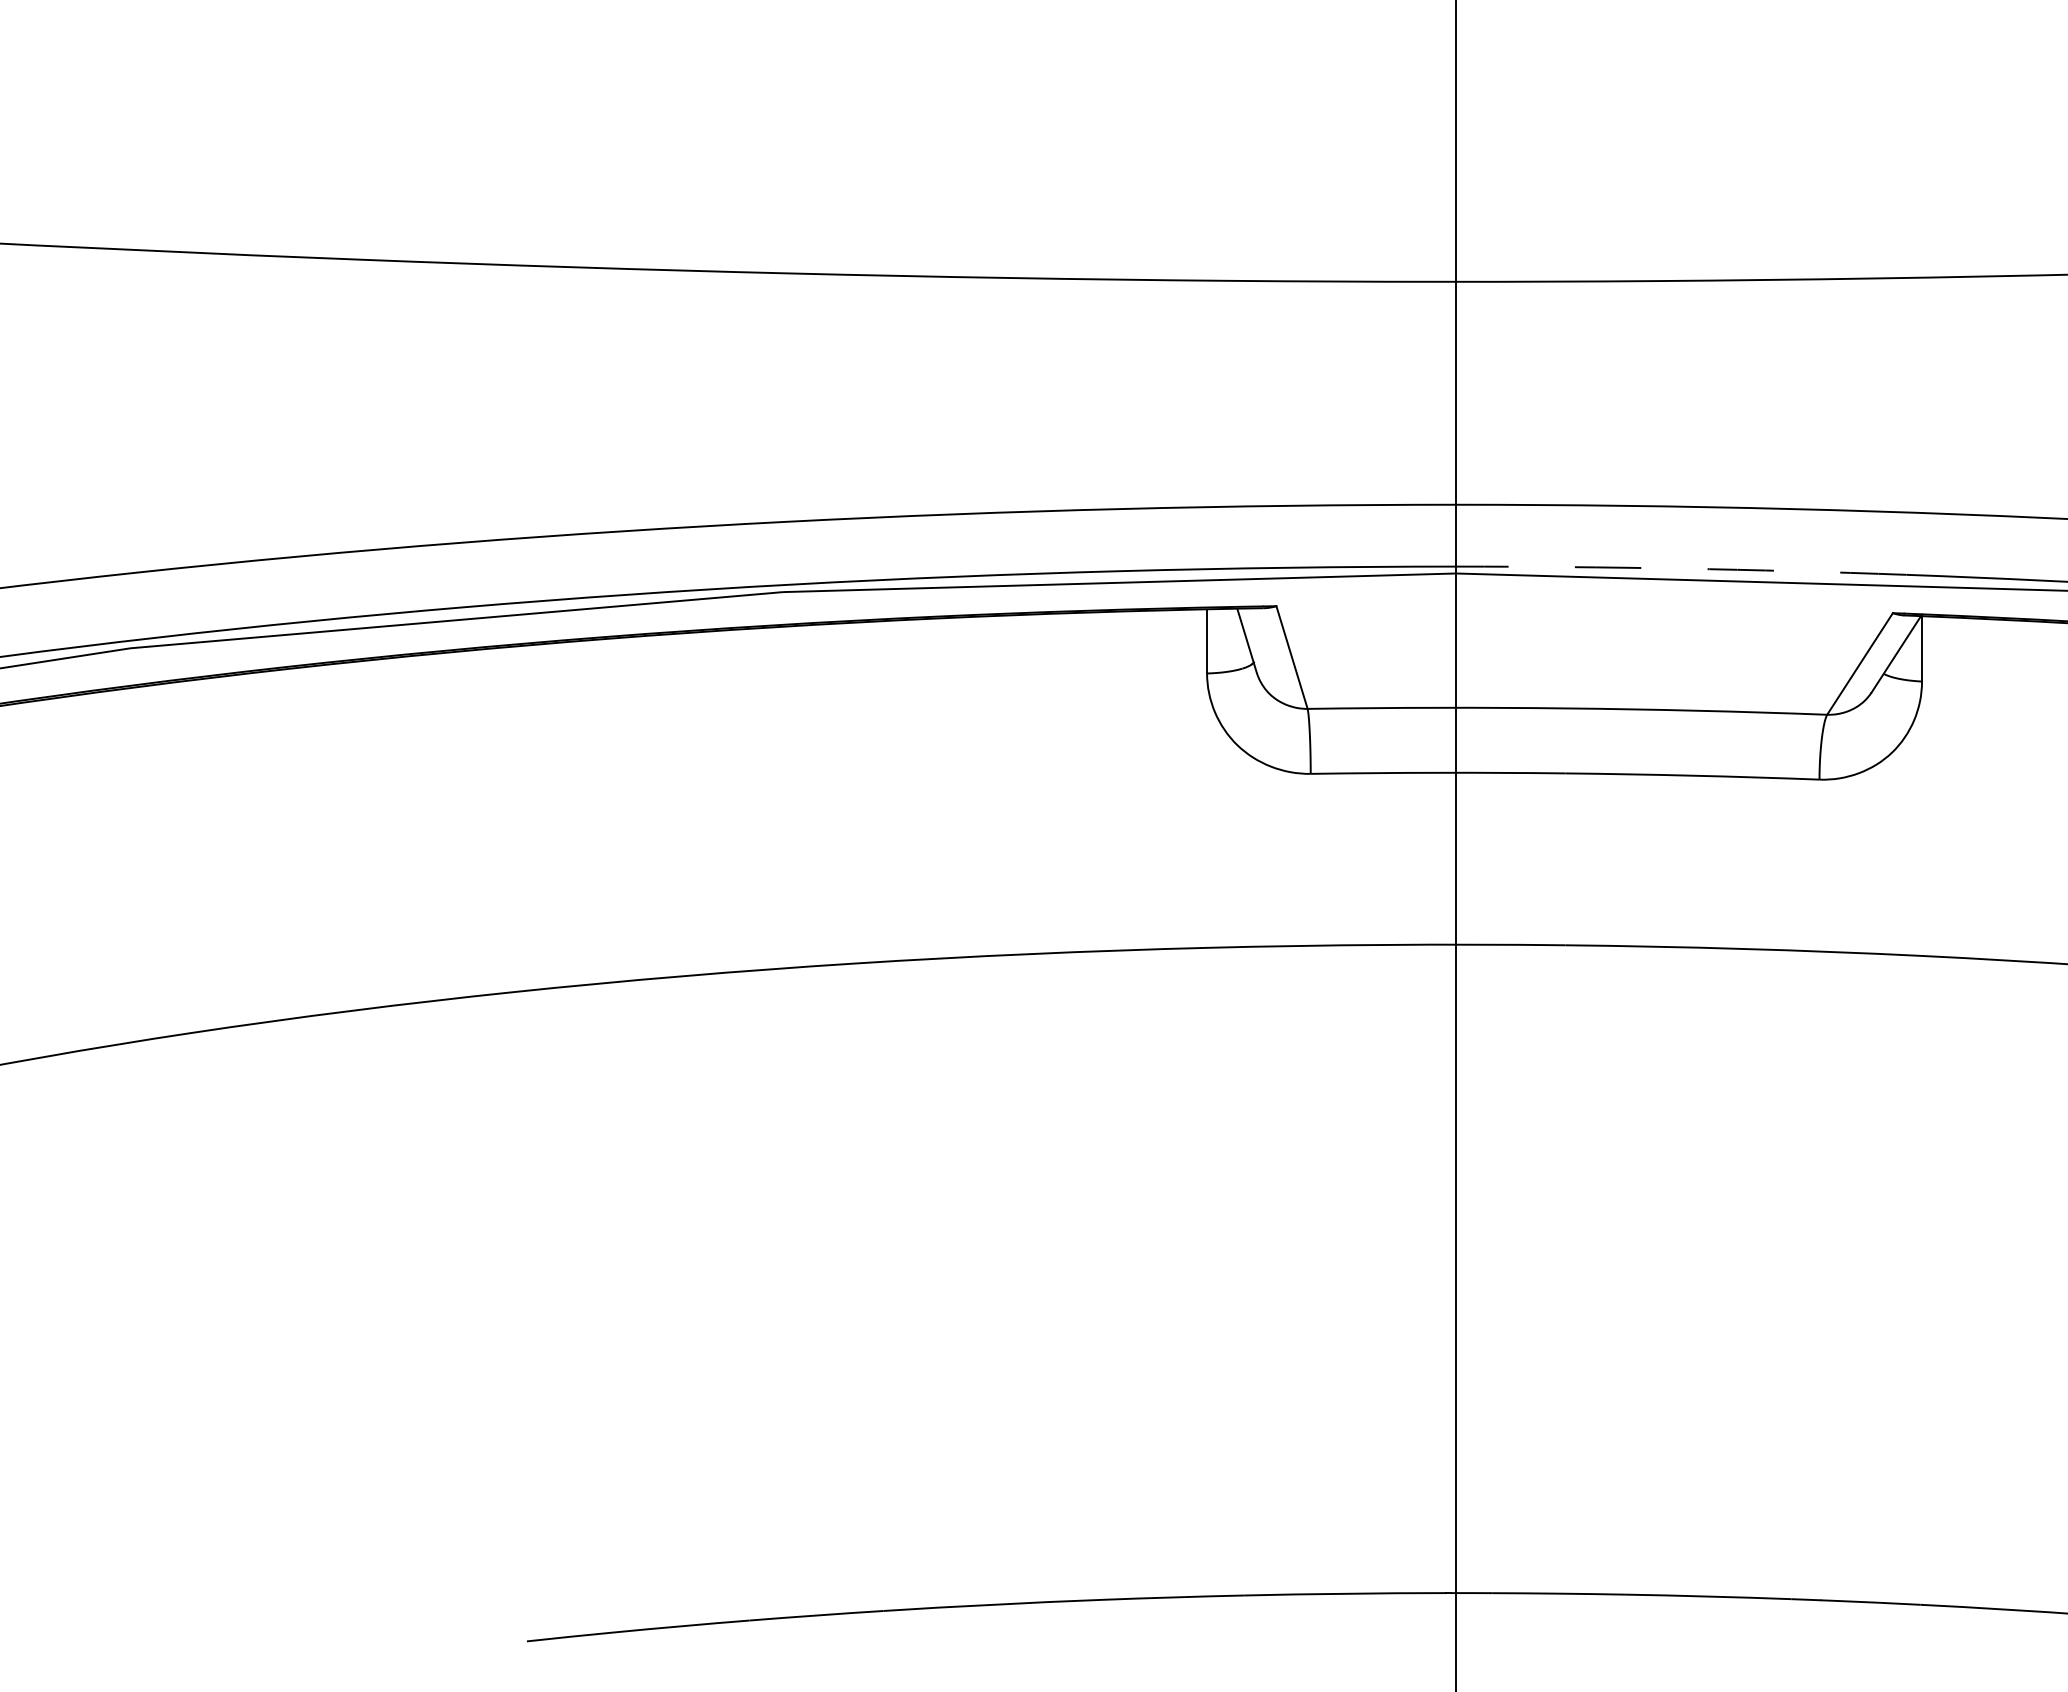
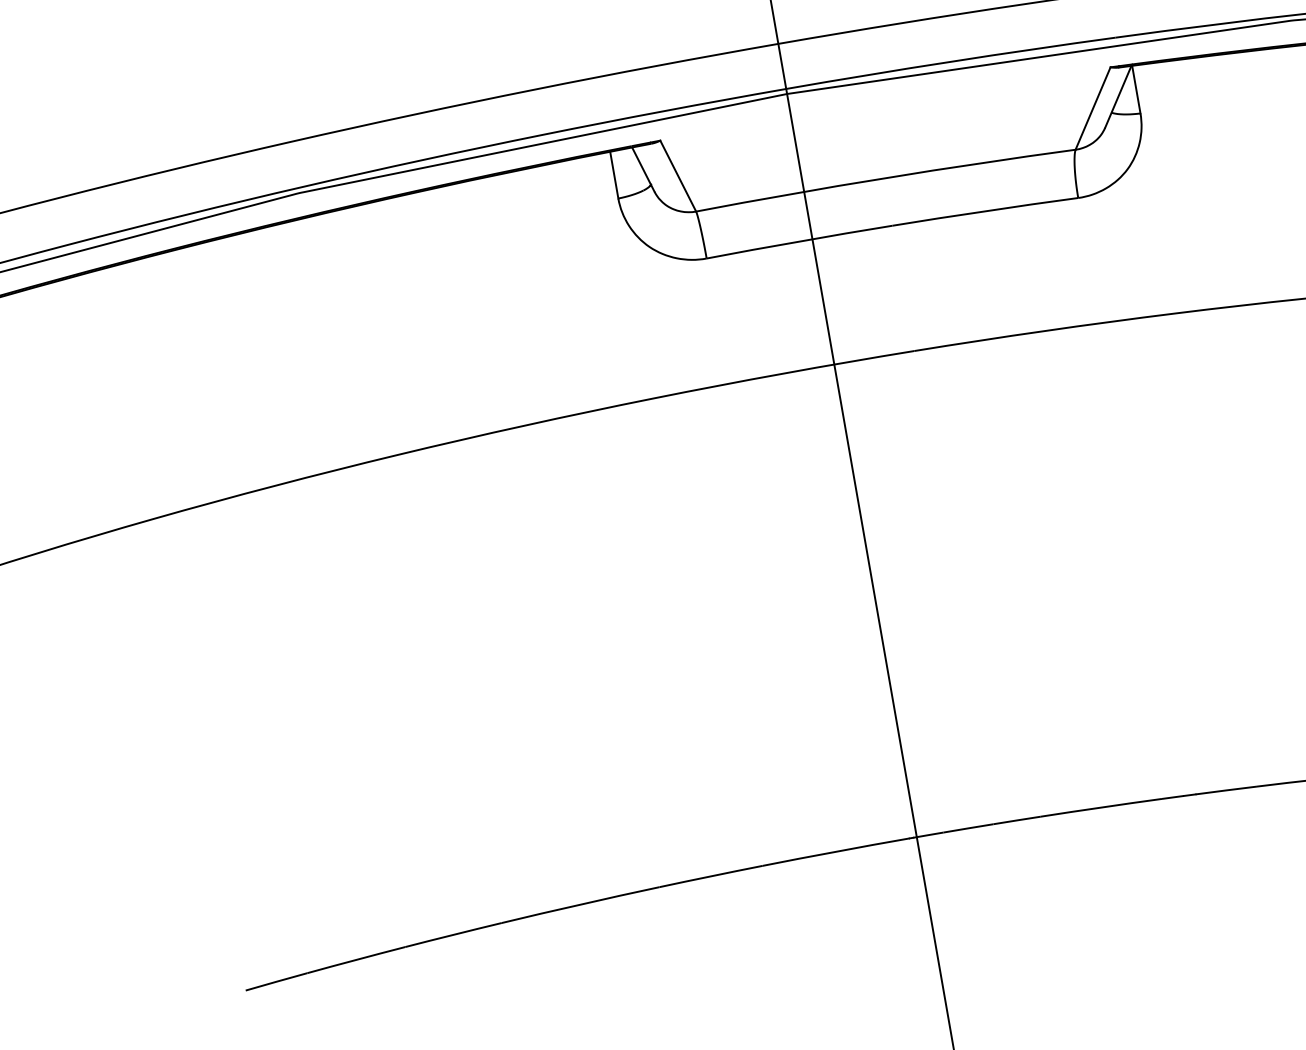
arc: (1681, 568) -> (950, 61), dashed -> solid

